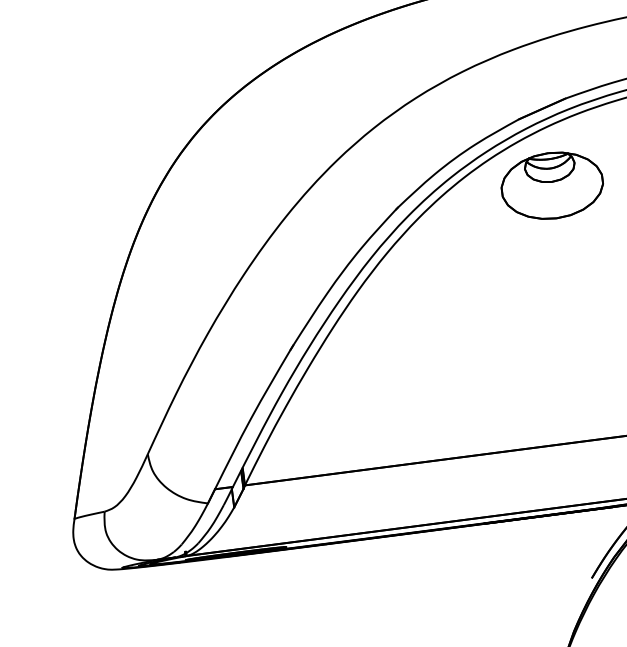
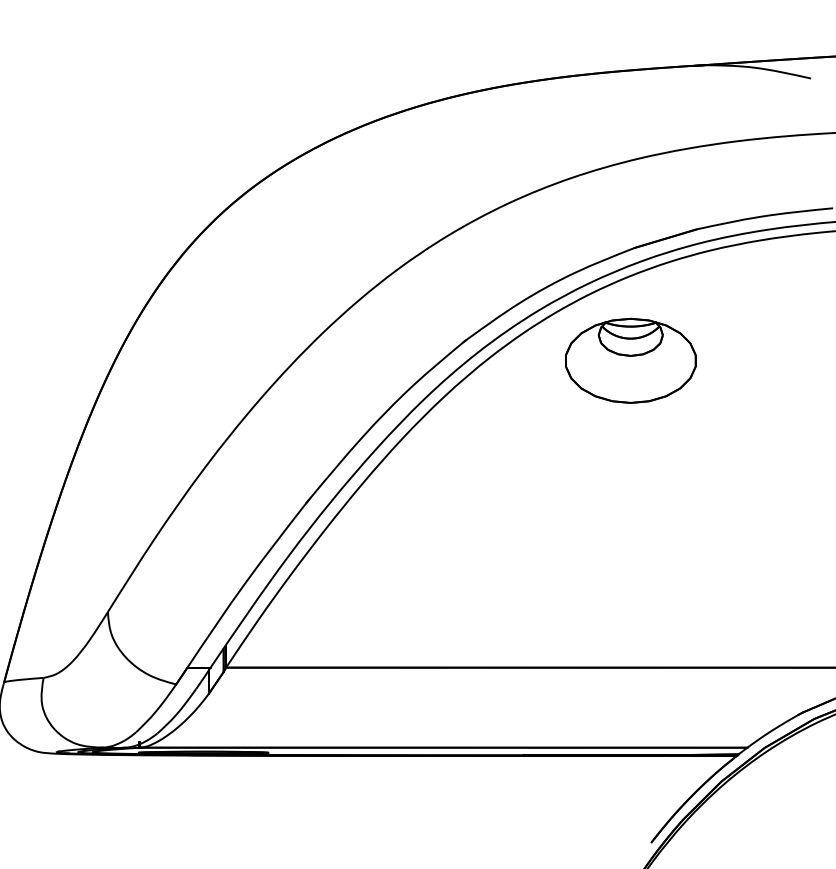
part: (552, 185) -> (630, 360), moved

